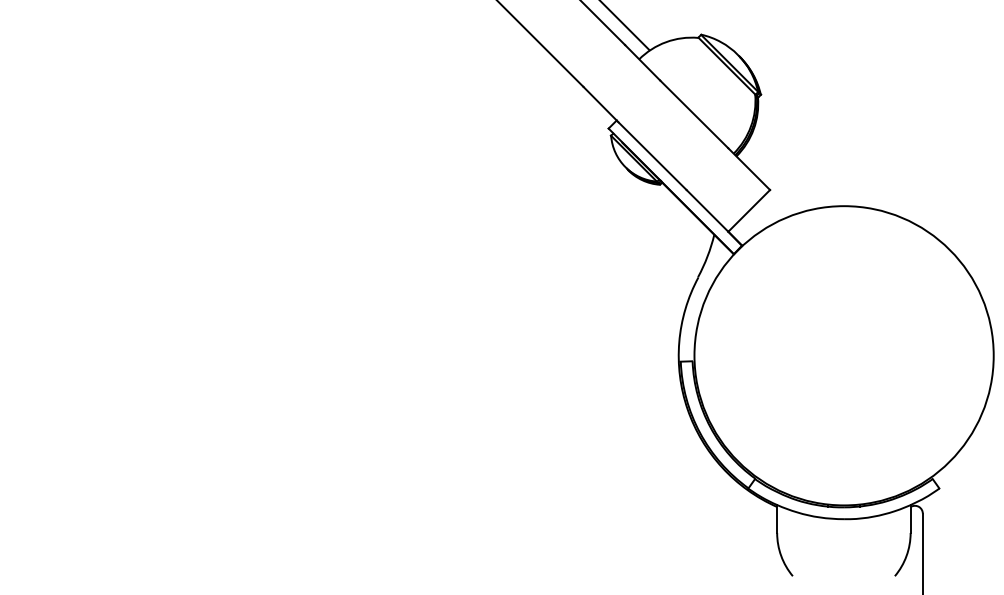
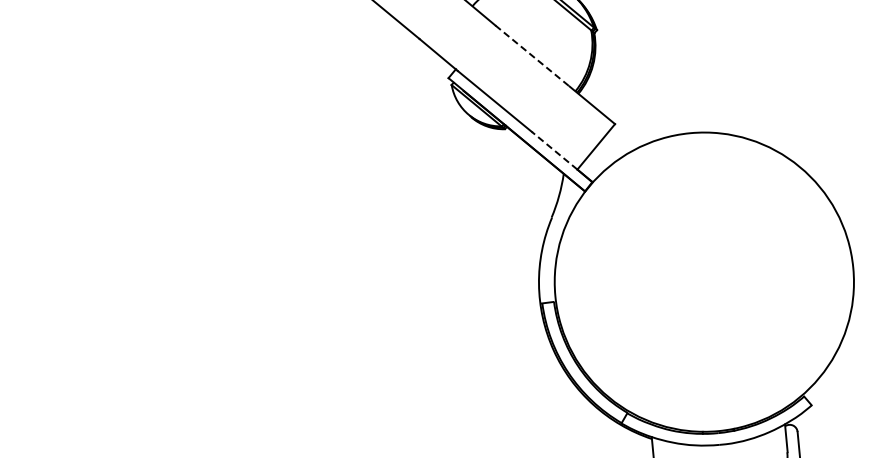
line: (694, 114) -> (532, 56), solid -> dashed
line: (707, 210) -> (554, 150), solid -> dashed

